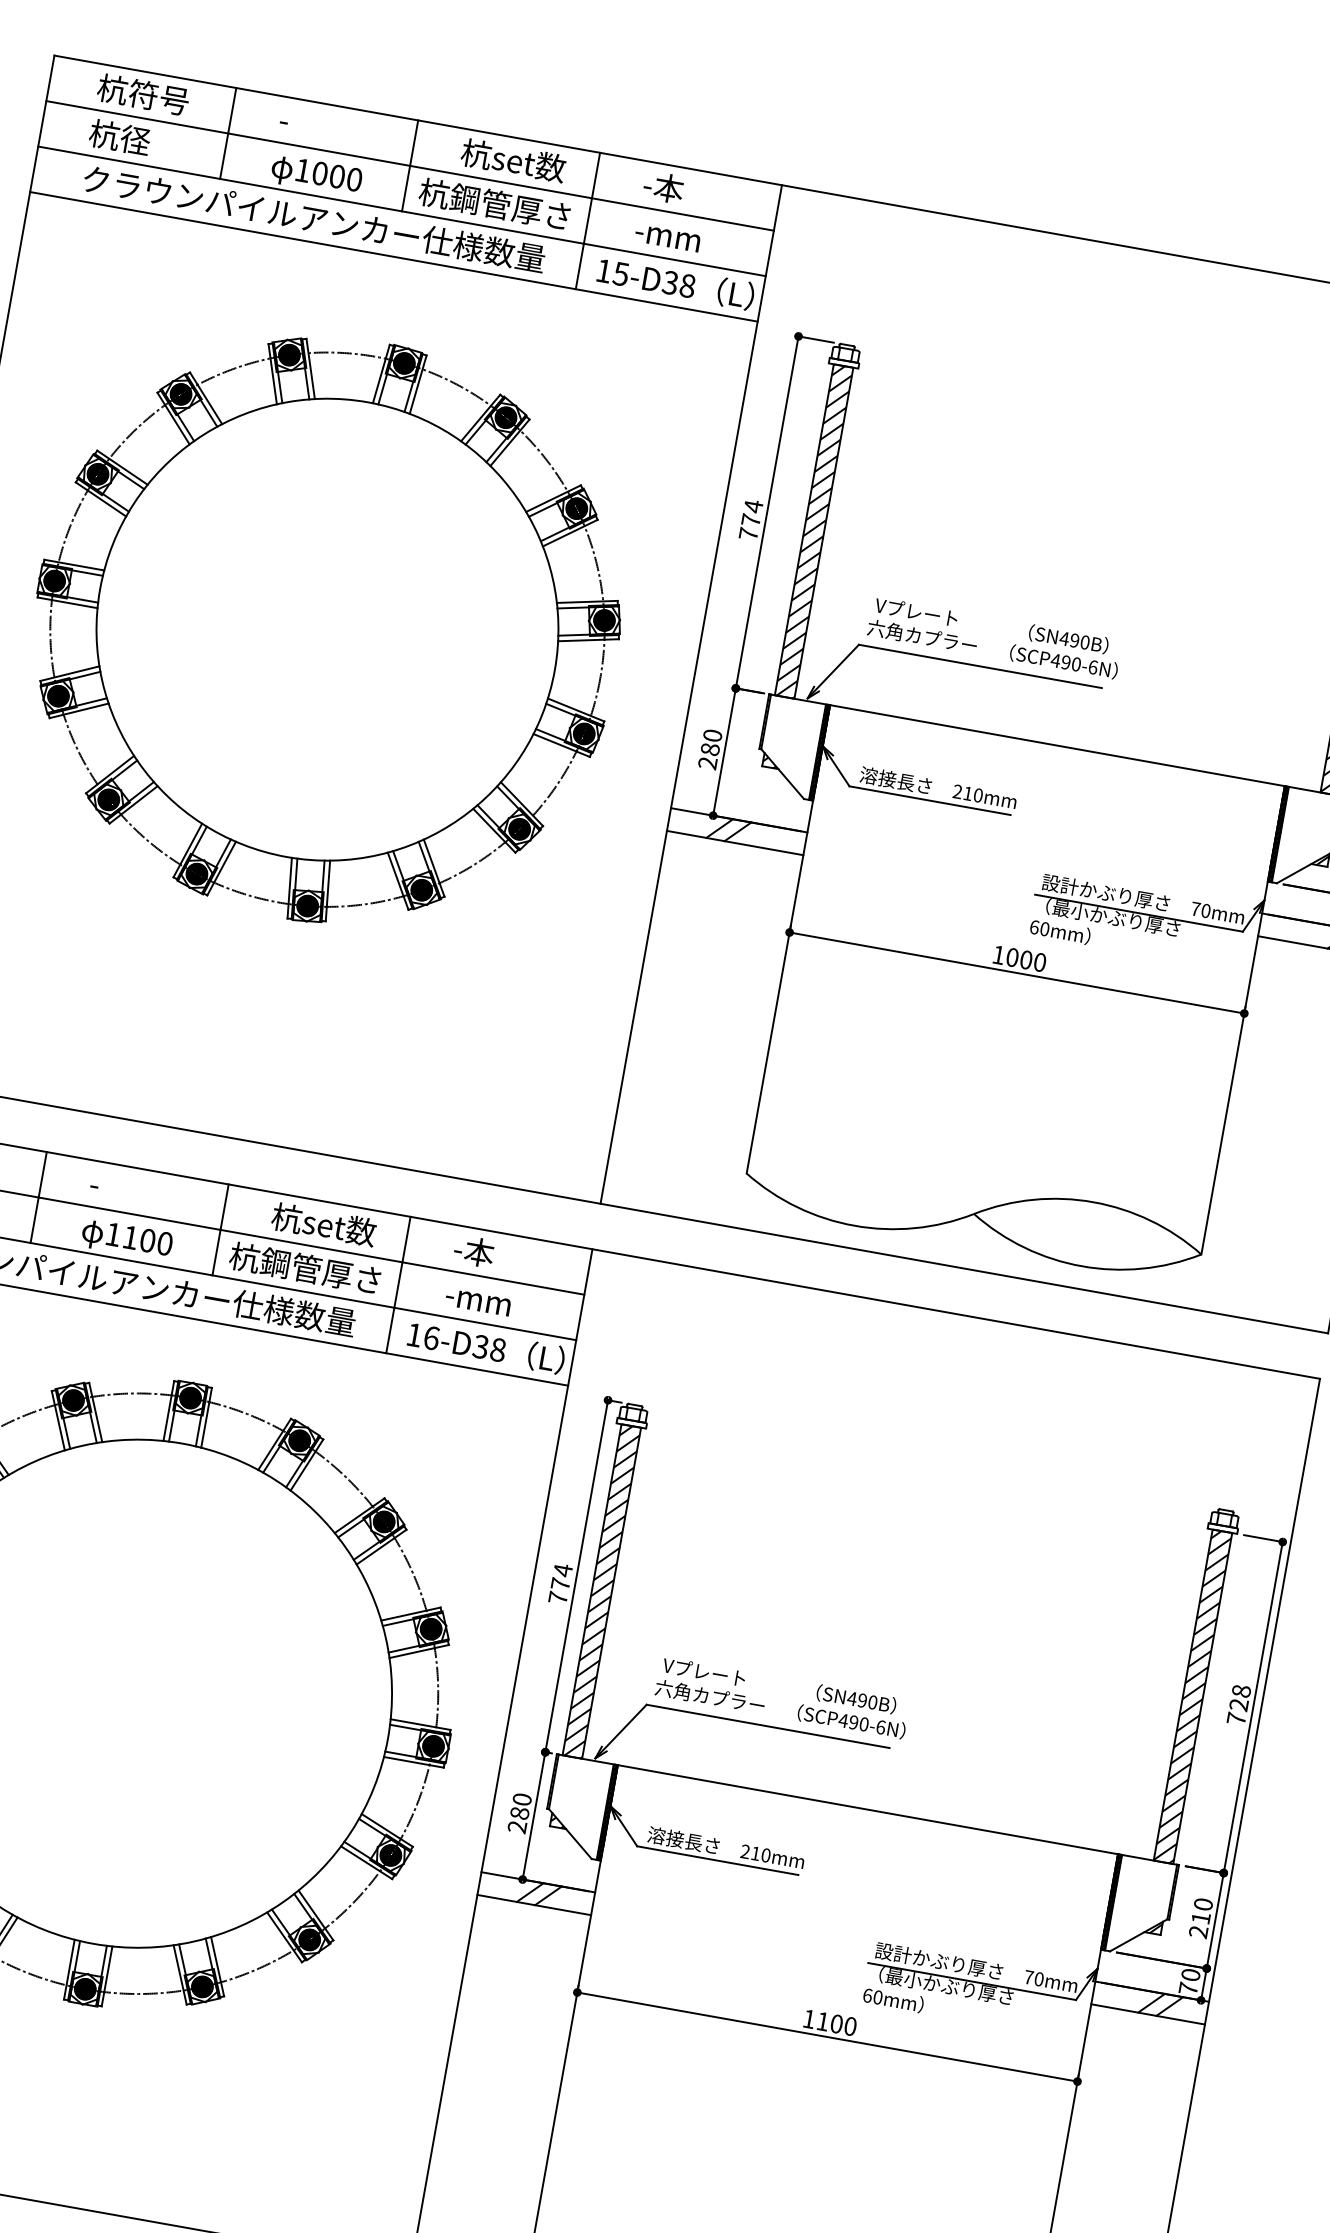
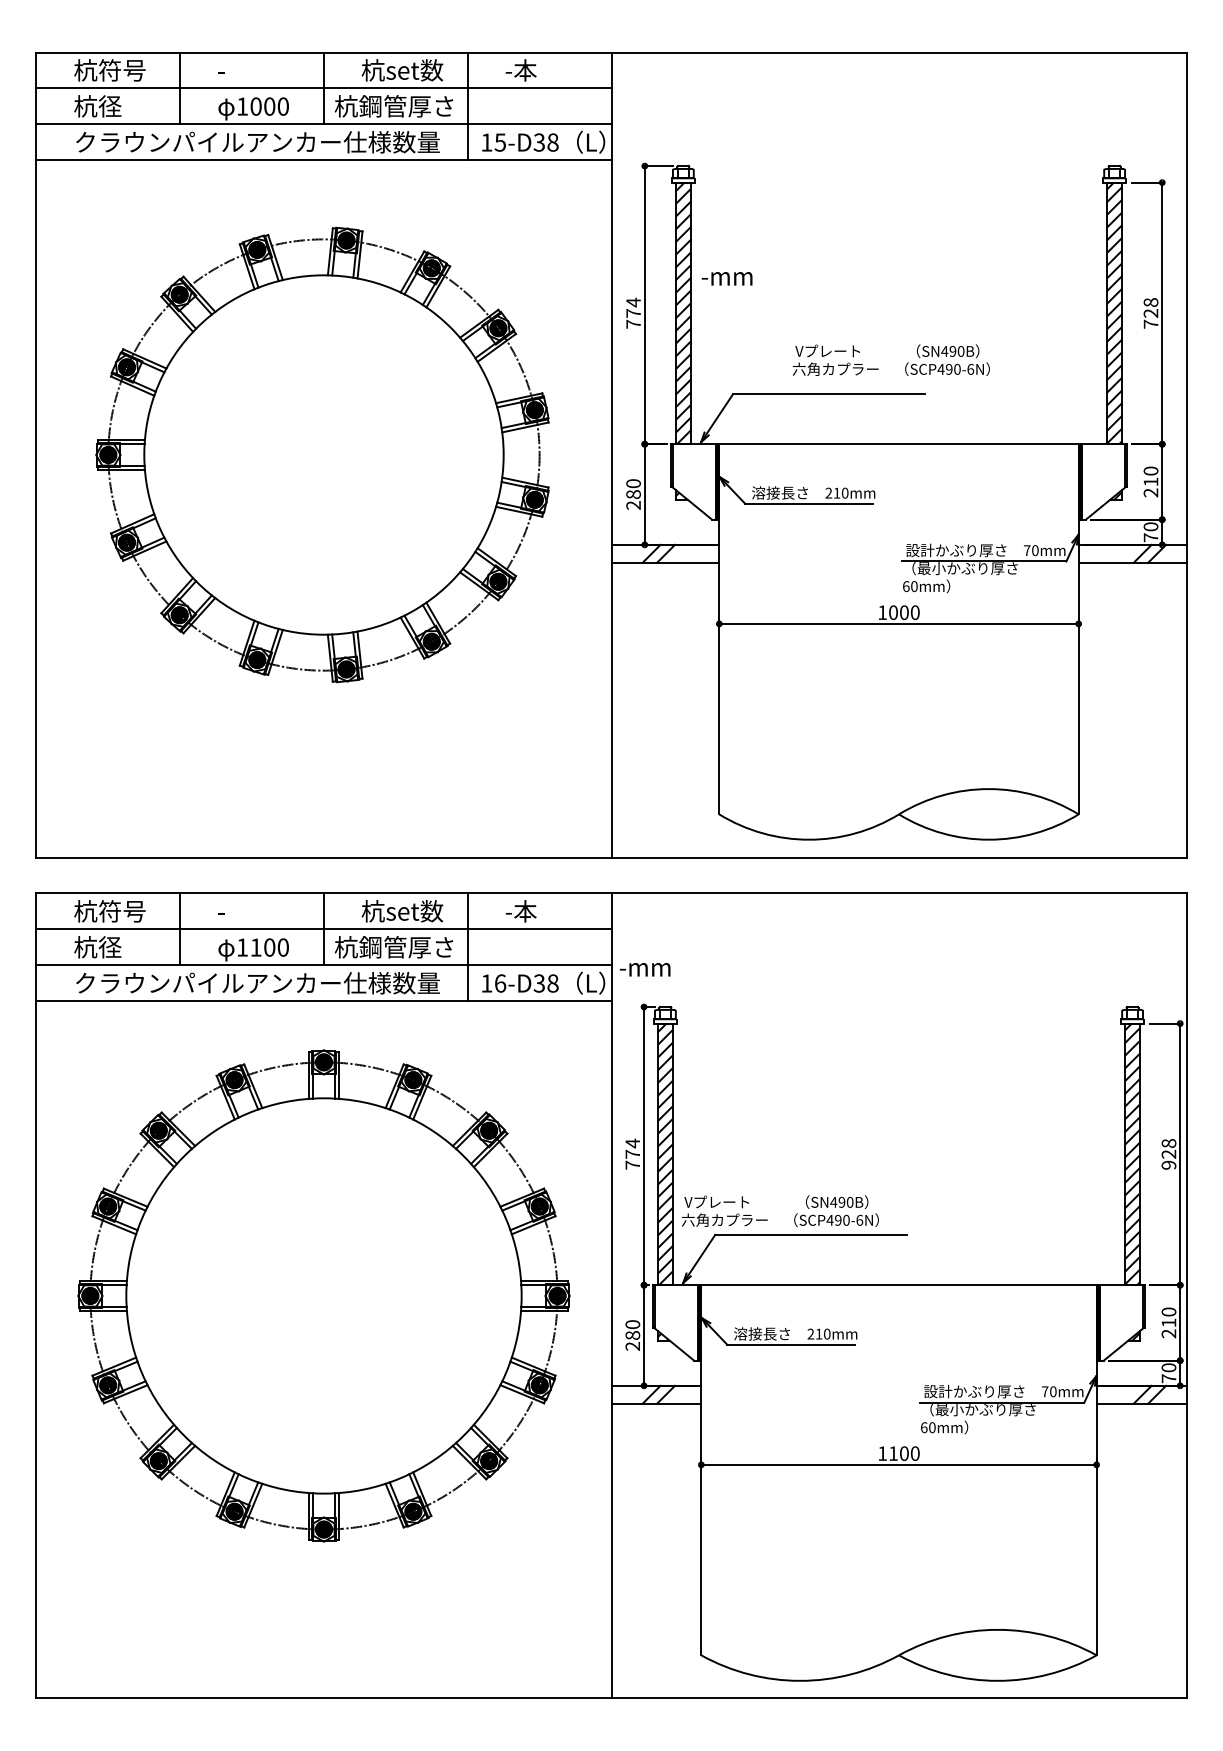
text: (666, 237) -> (726, 278), moved
text: (993, 636) -> (890, 359), moved
text: (477, 1301) -> (644, 969), moved
text: (782, 1697) -> (780, 1210), moved
text: (1236, 1717) -> (1168, 1164), 728 -> 928

